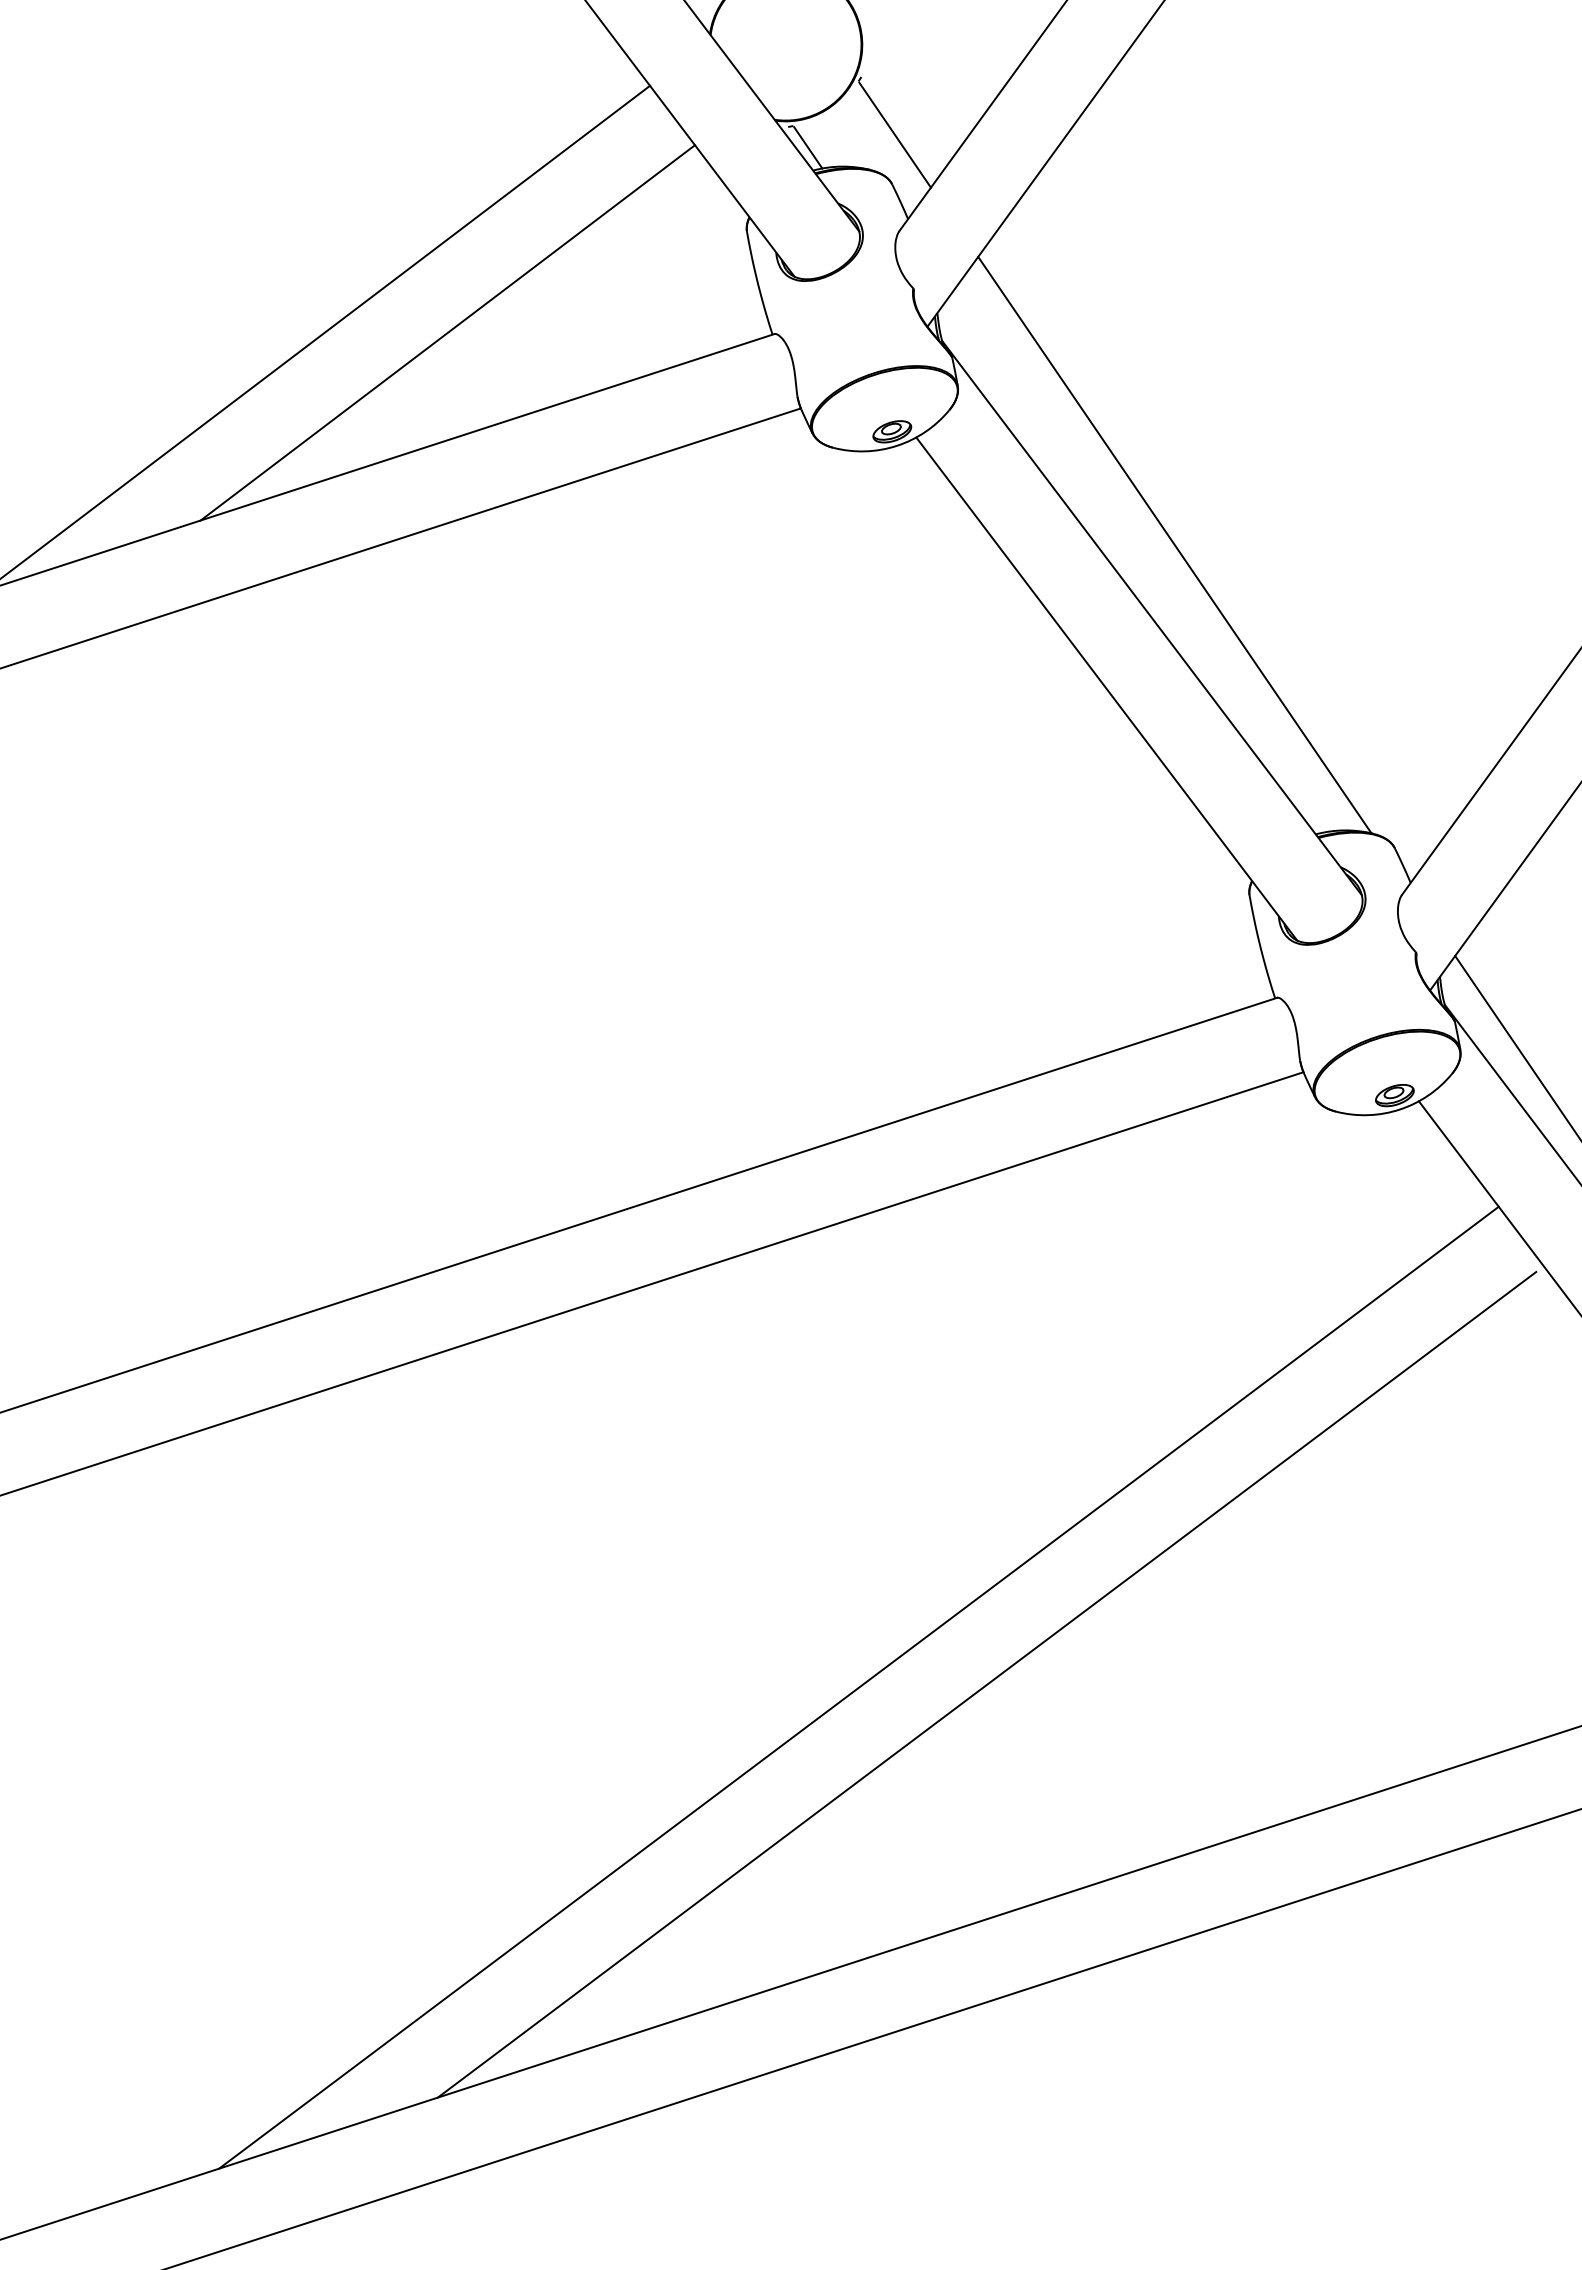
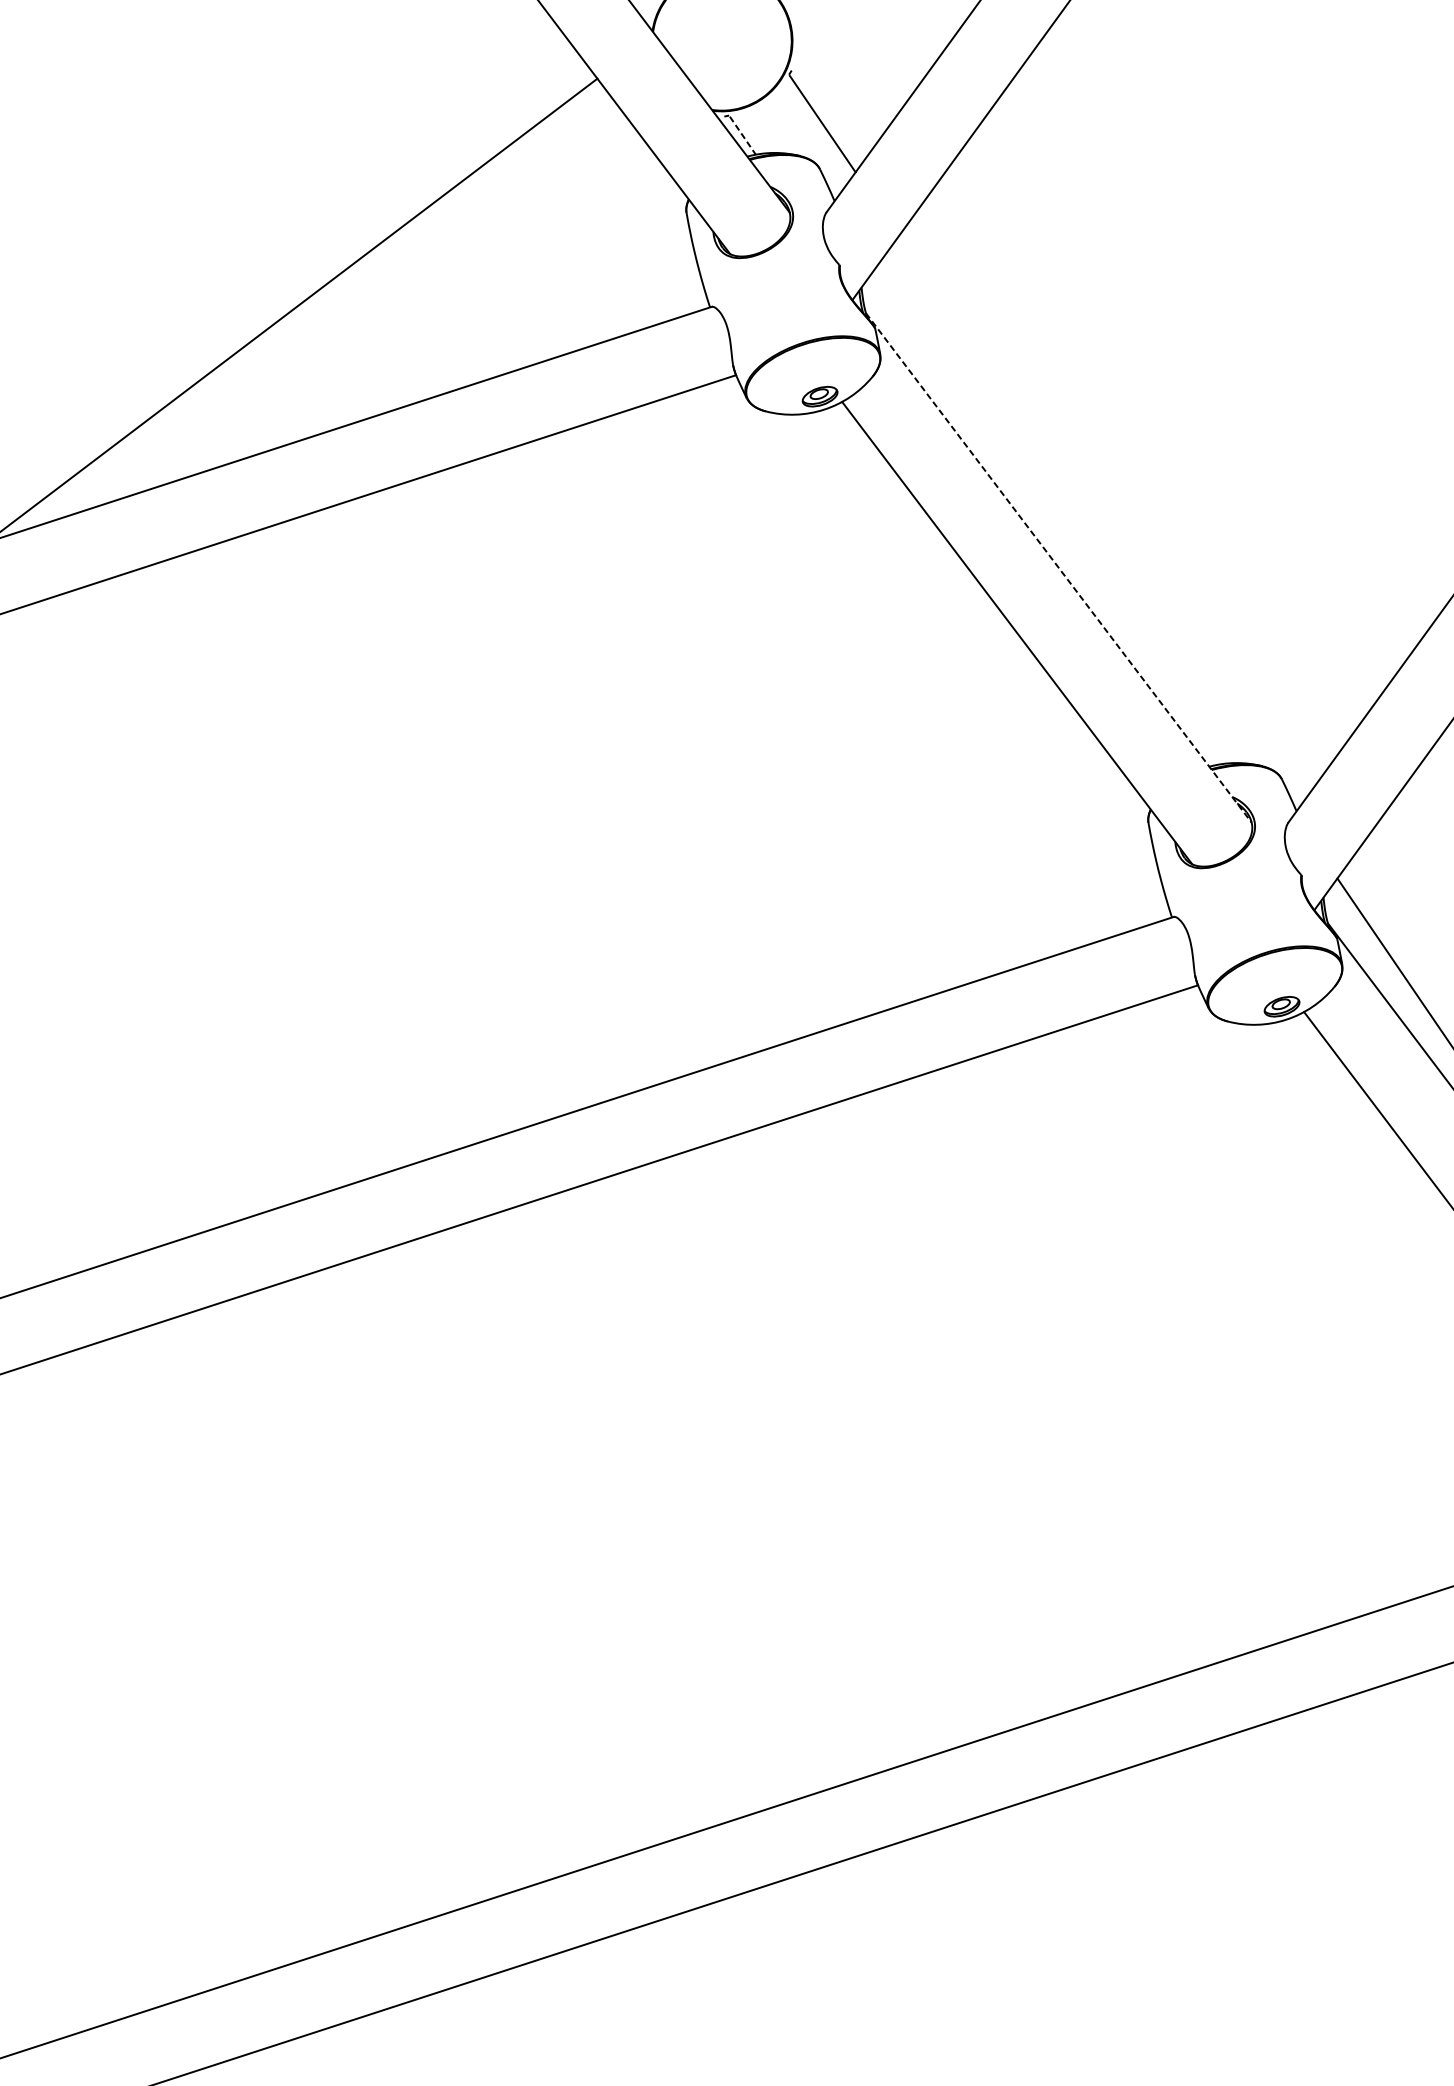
line: (808, 147) -> (743, 135), solid -> dashed
line: (447, 332) -> (411, 305), removed
line: (1174, 544) -> (1079, 500), removed
line: (1152, 618) -> (1059, 568), solid -> dashed
line: (986, 1684) -> (906, 1548), removed
line: (858, 1687) -> (789, 1550), removed

